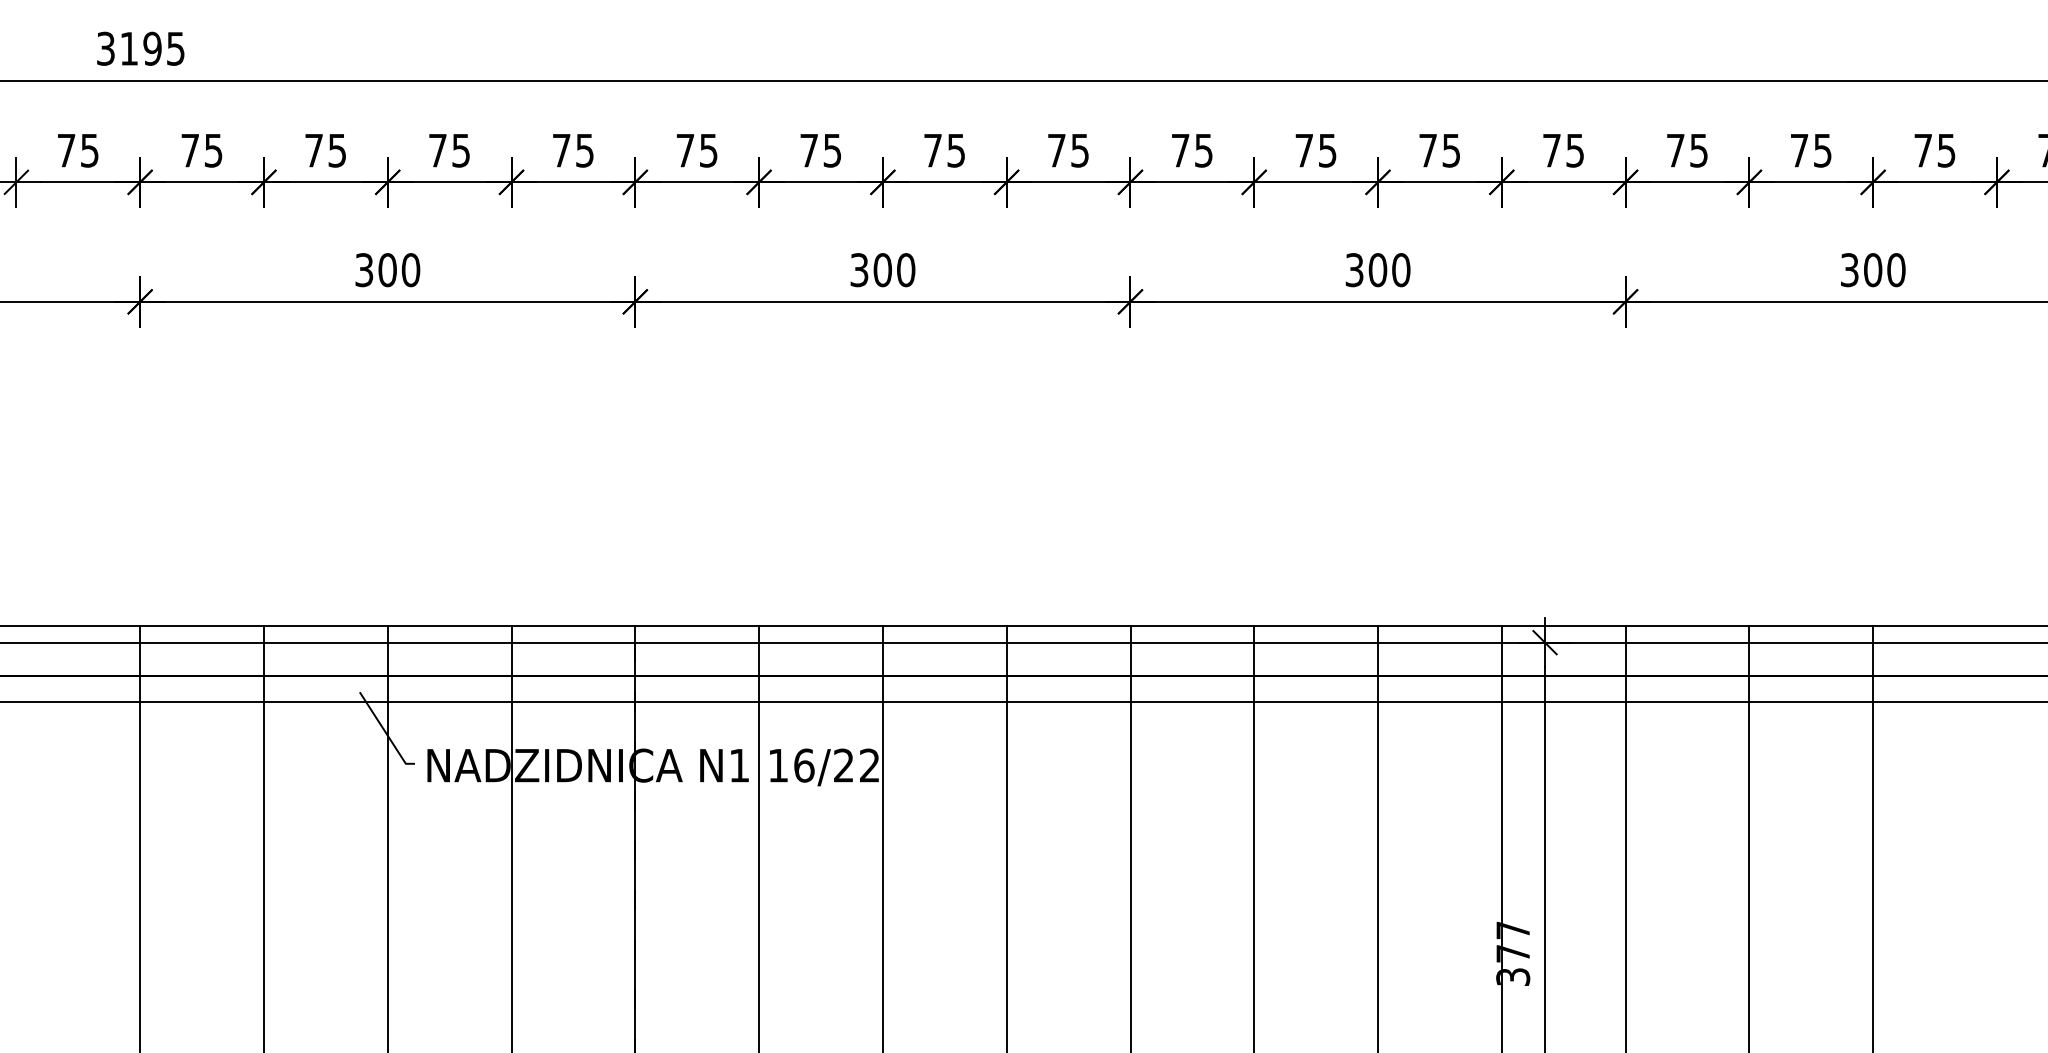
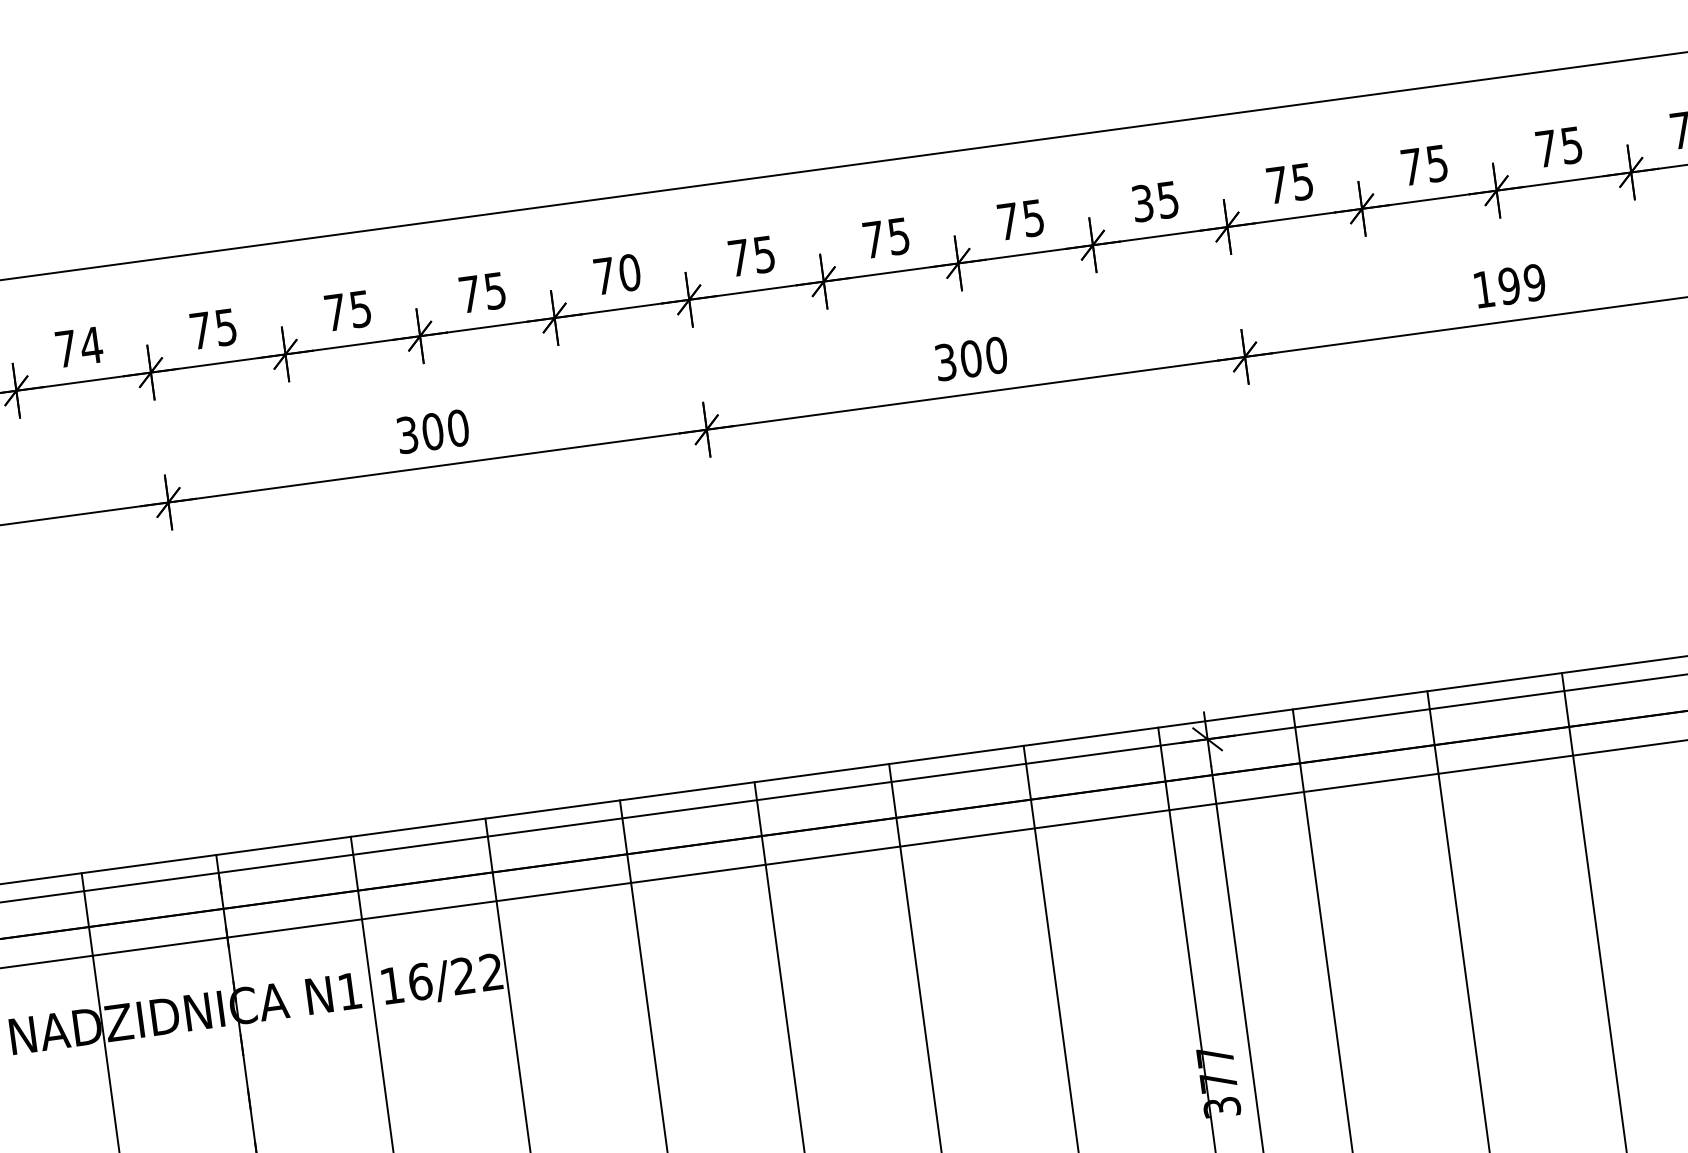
text: (584, 150) -> (91, 345), 75 -> 74
text: (1080, 150) -> (630, 272), 75 -> 70
text: (1551, 150) -> (1142, 203), 75 -> 35
text: (1873, 270) -> (1509, 286), 300 -> 199

